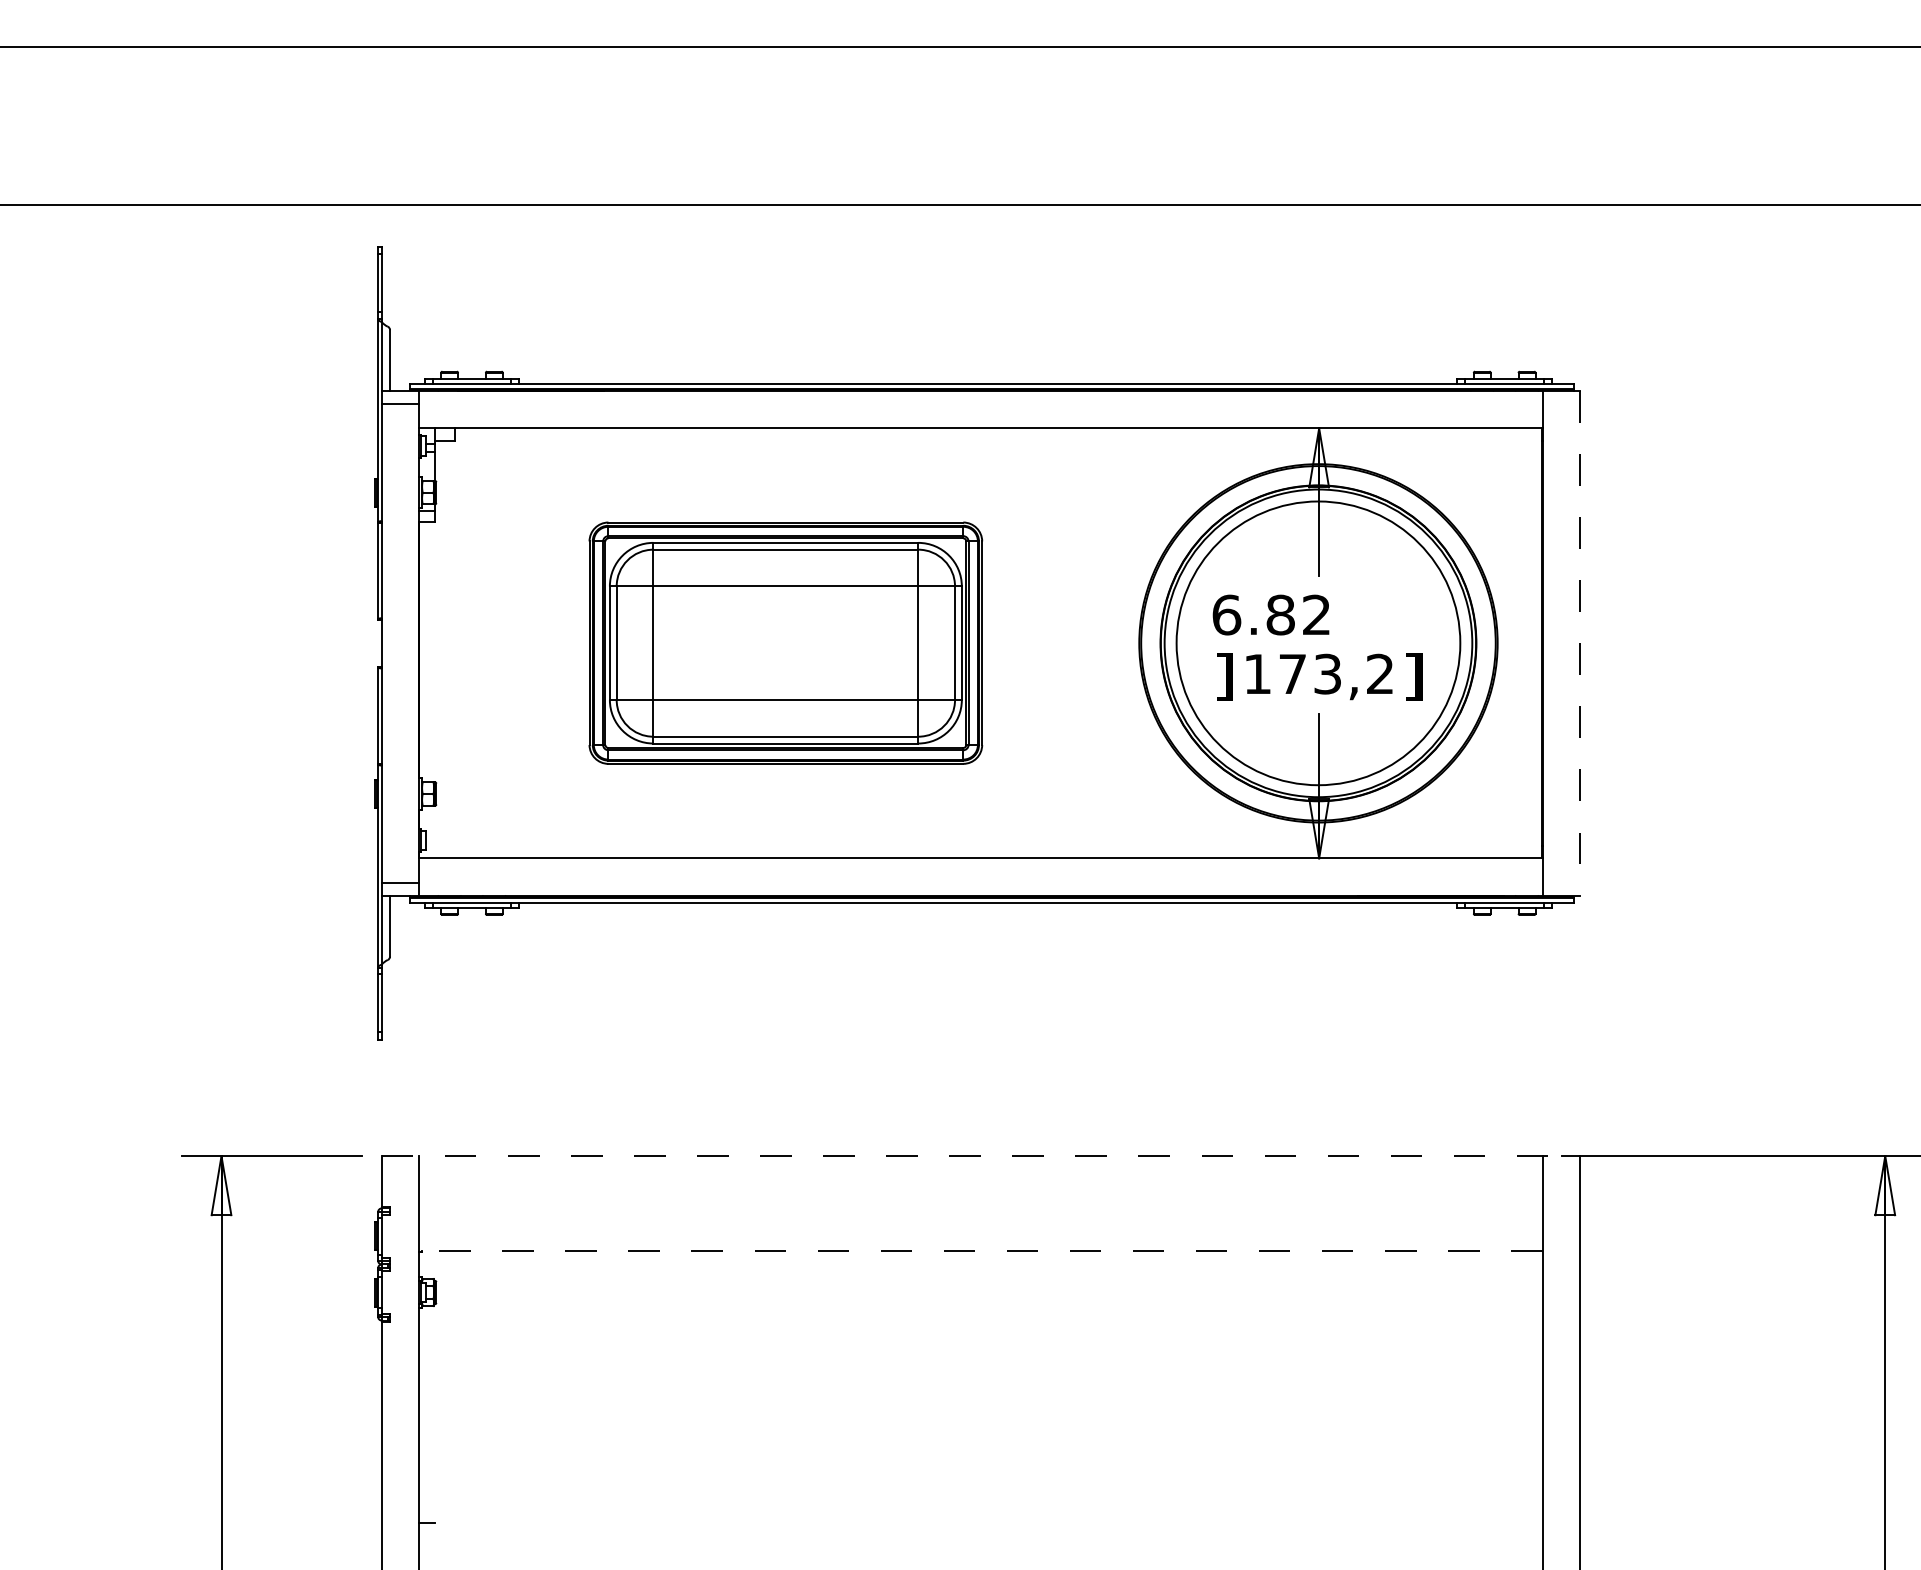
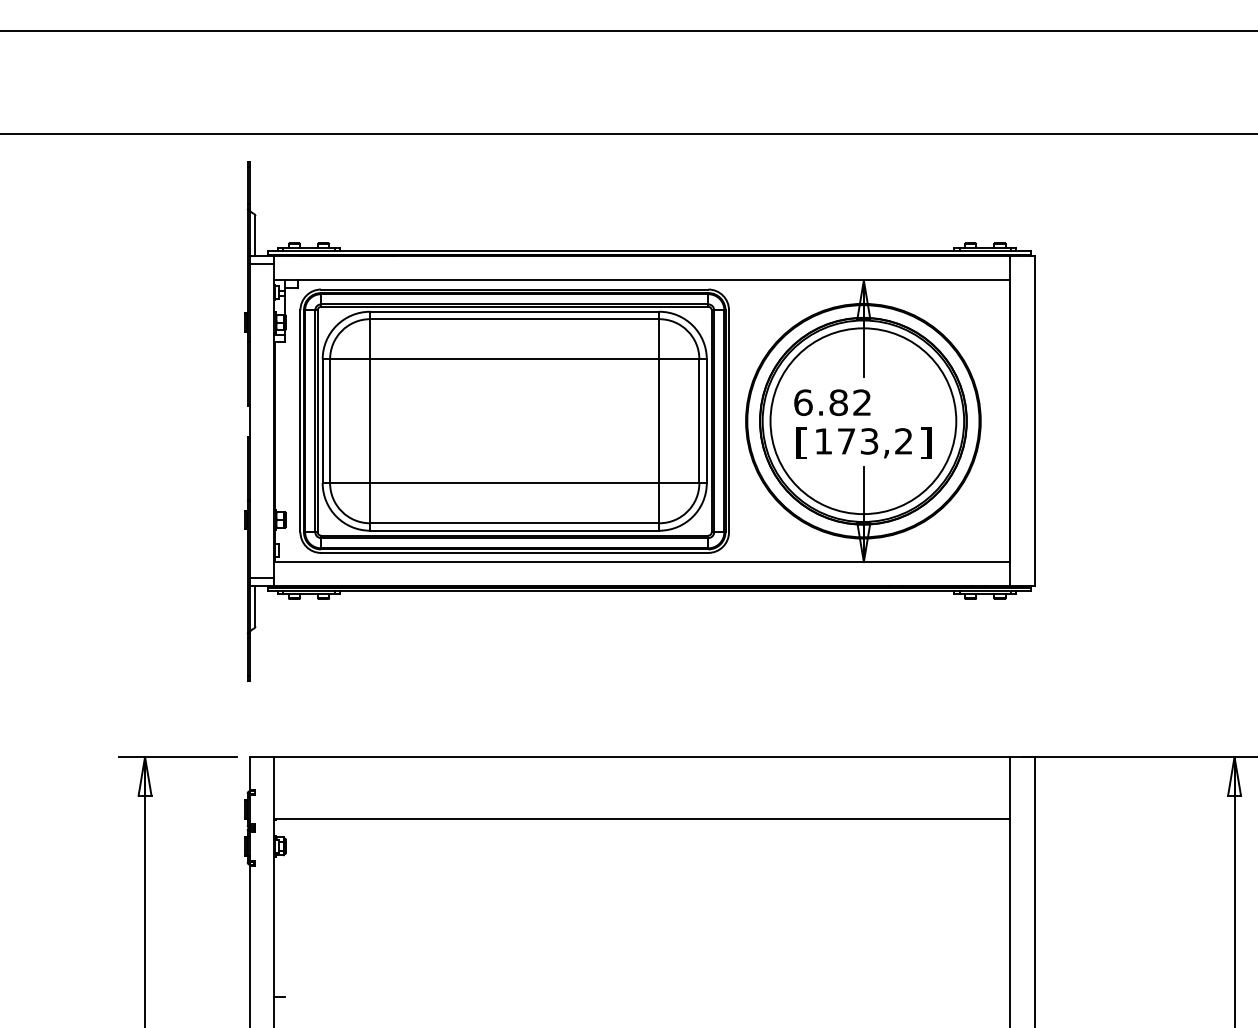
part: (785, 642) -> (514, 420), size x1.67
line: (1579, 643) -> (1034, 421), dashed -> solid
text: (1223, 675) -> (801, 442), ] -> [
line: (981, 1156) -> (642, 757), dashed -> solid
line: (981, 1250) -> (642, 818), dashed -> solid

